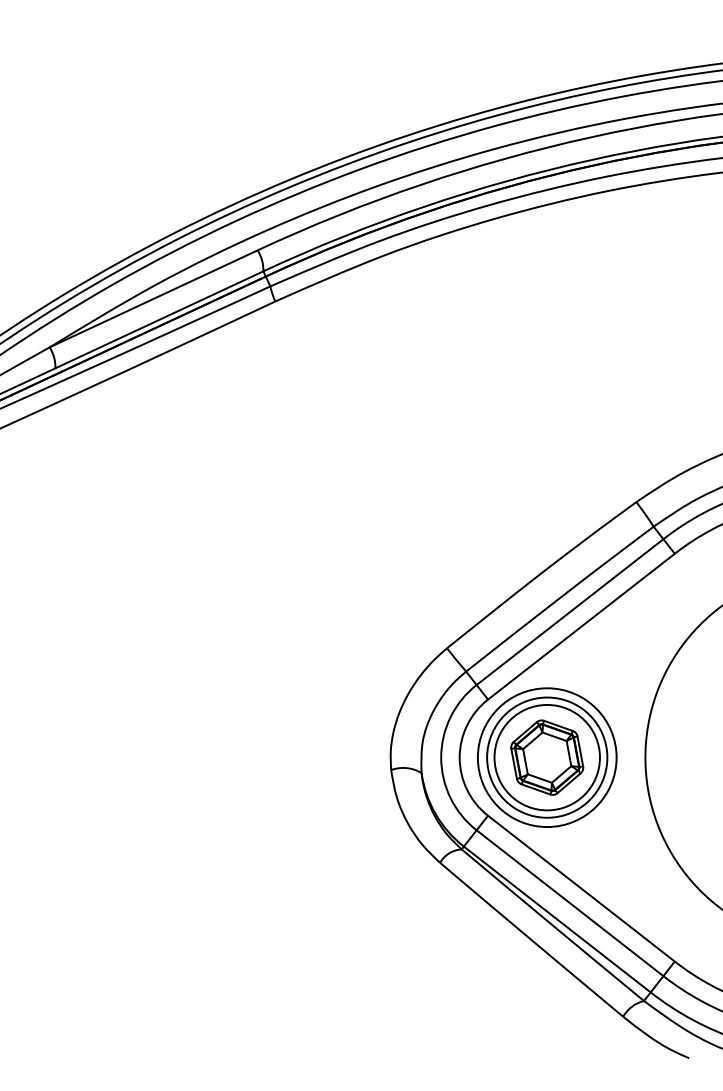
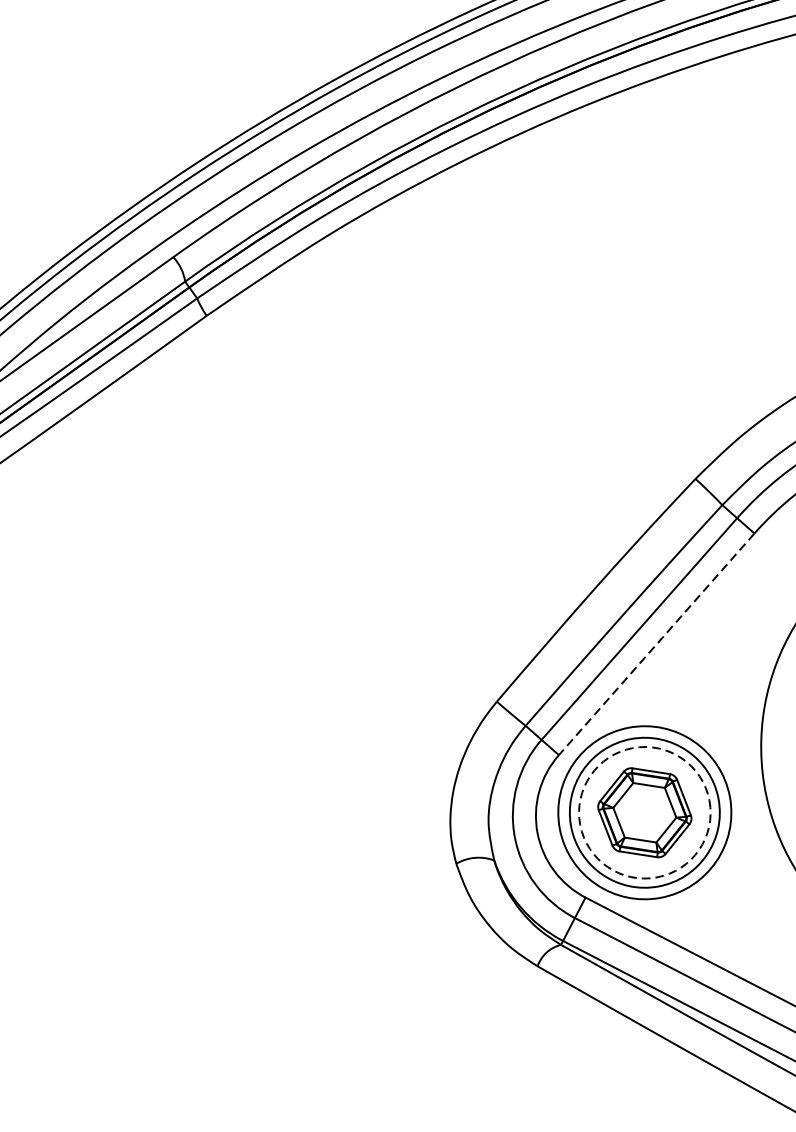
line: (581, 626) -> (656, 644), solid -> dashed
circle: (546, 757) -> (643, 812), solid -> dashed

